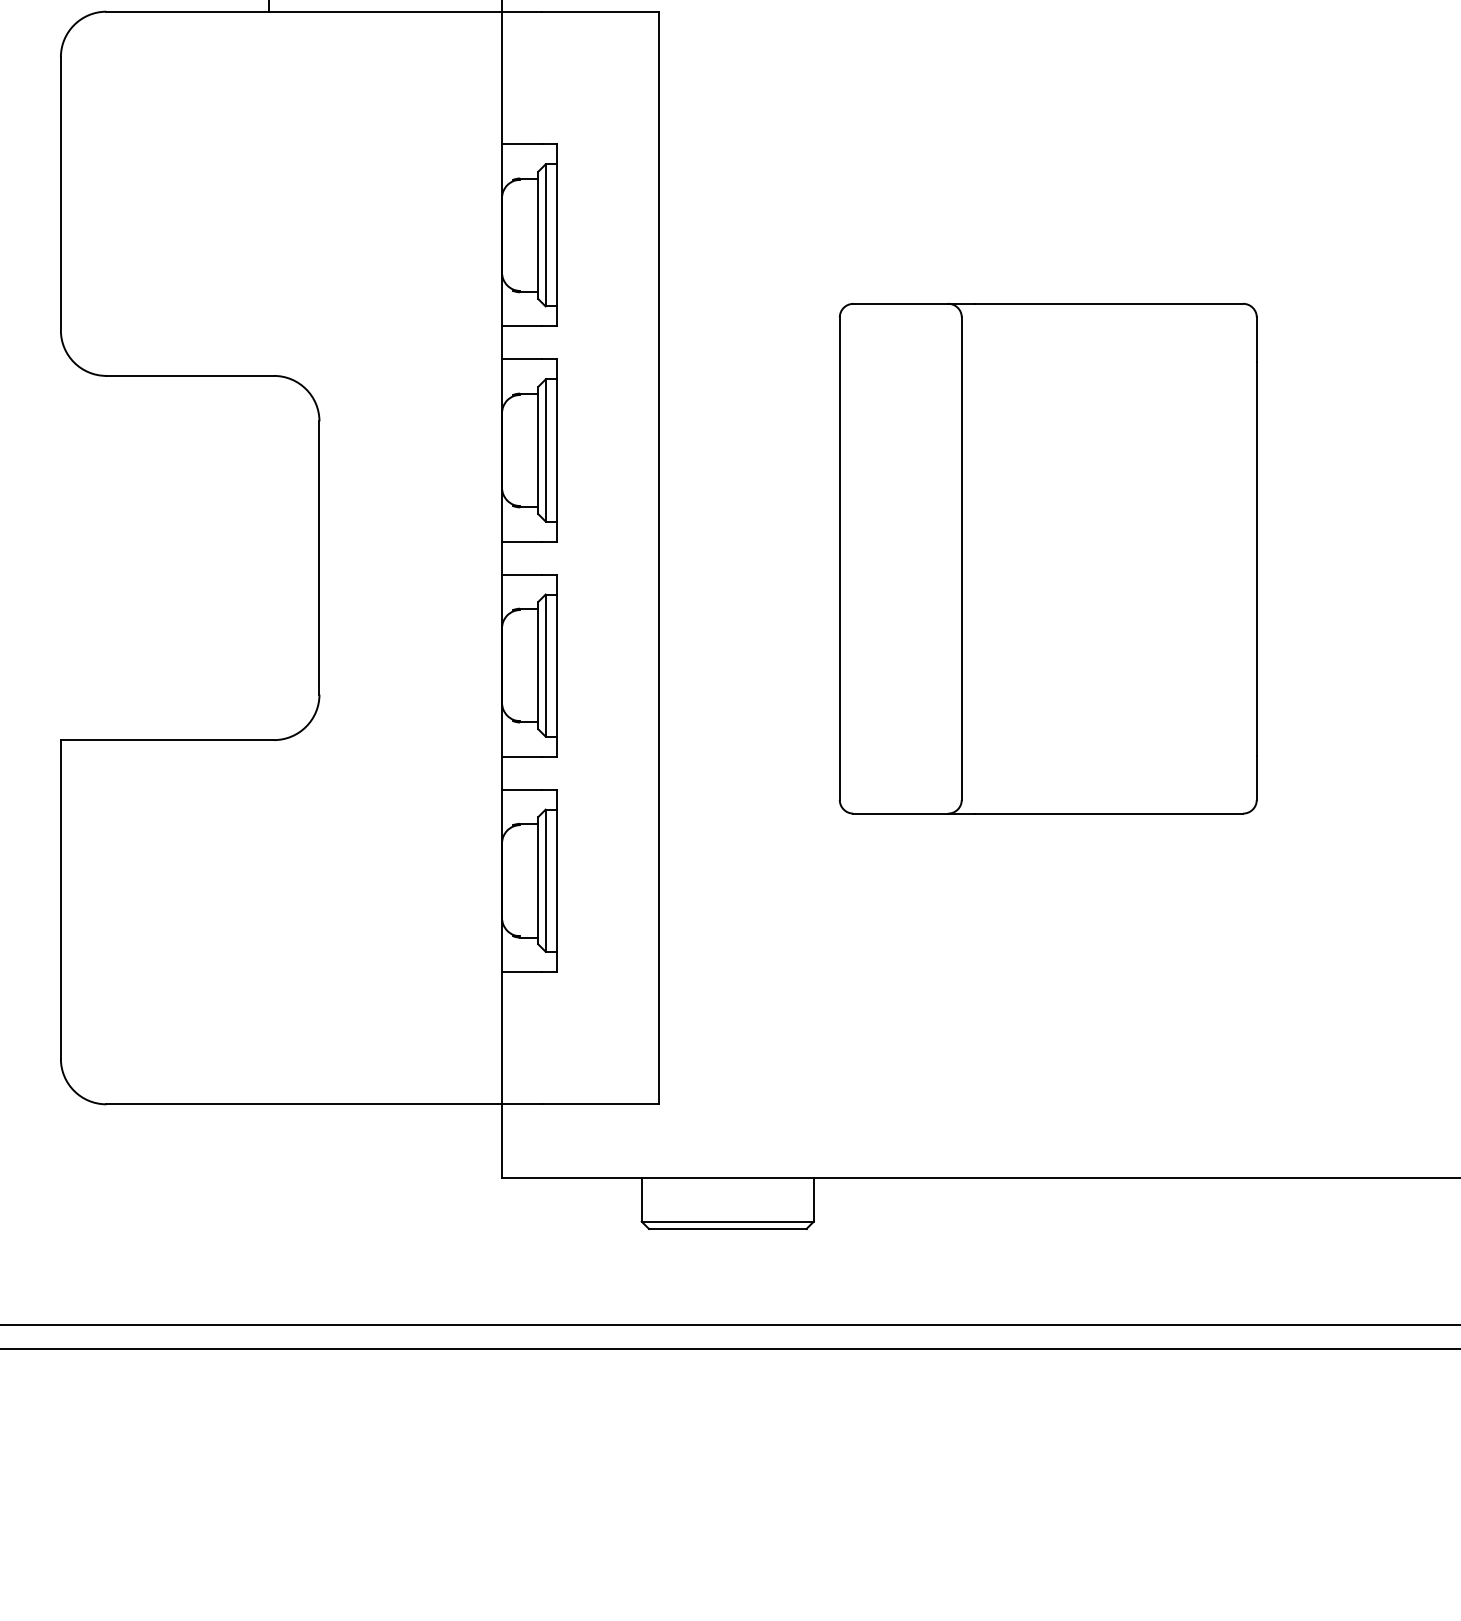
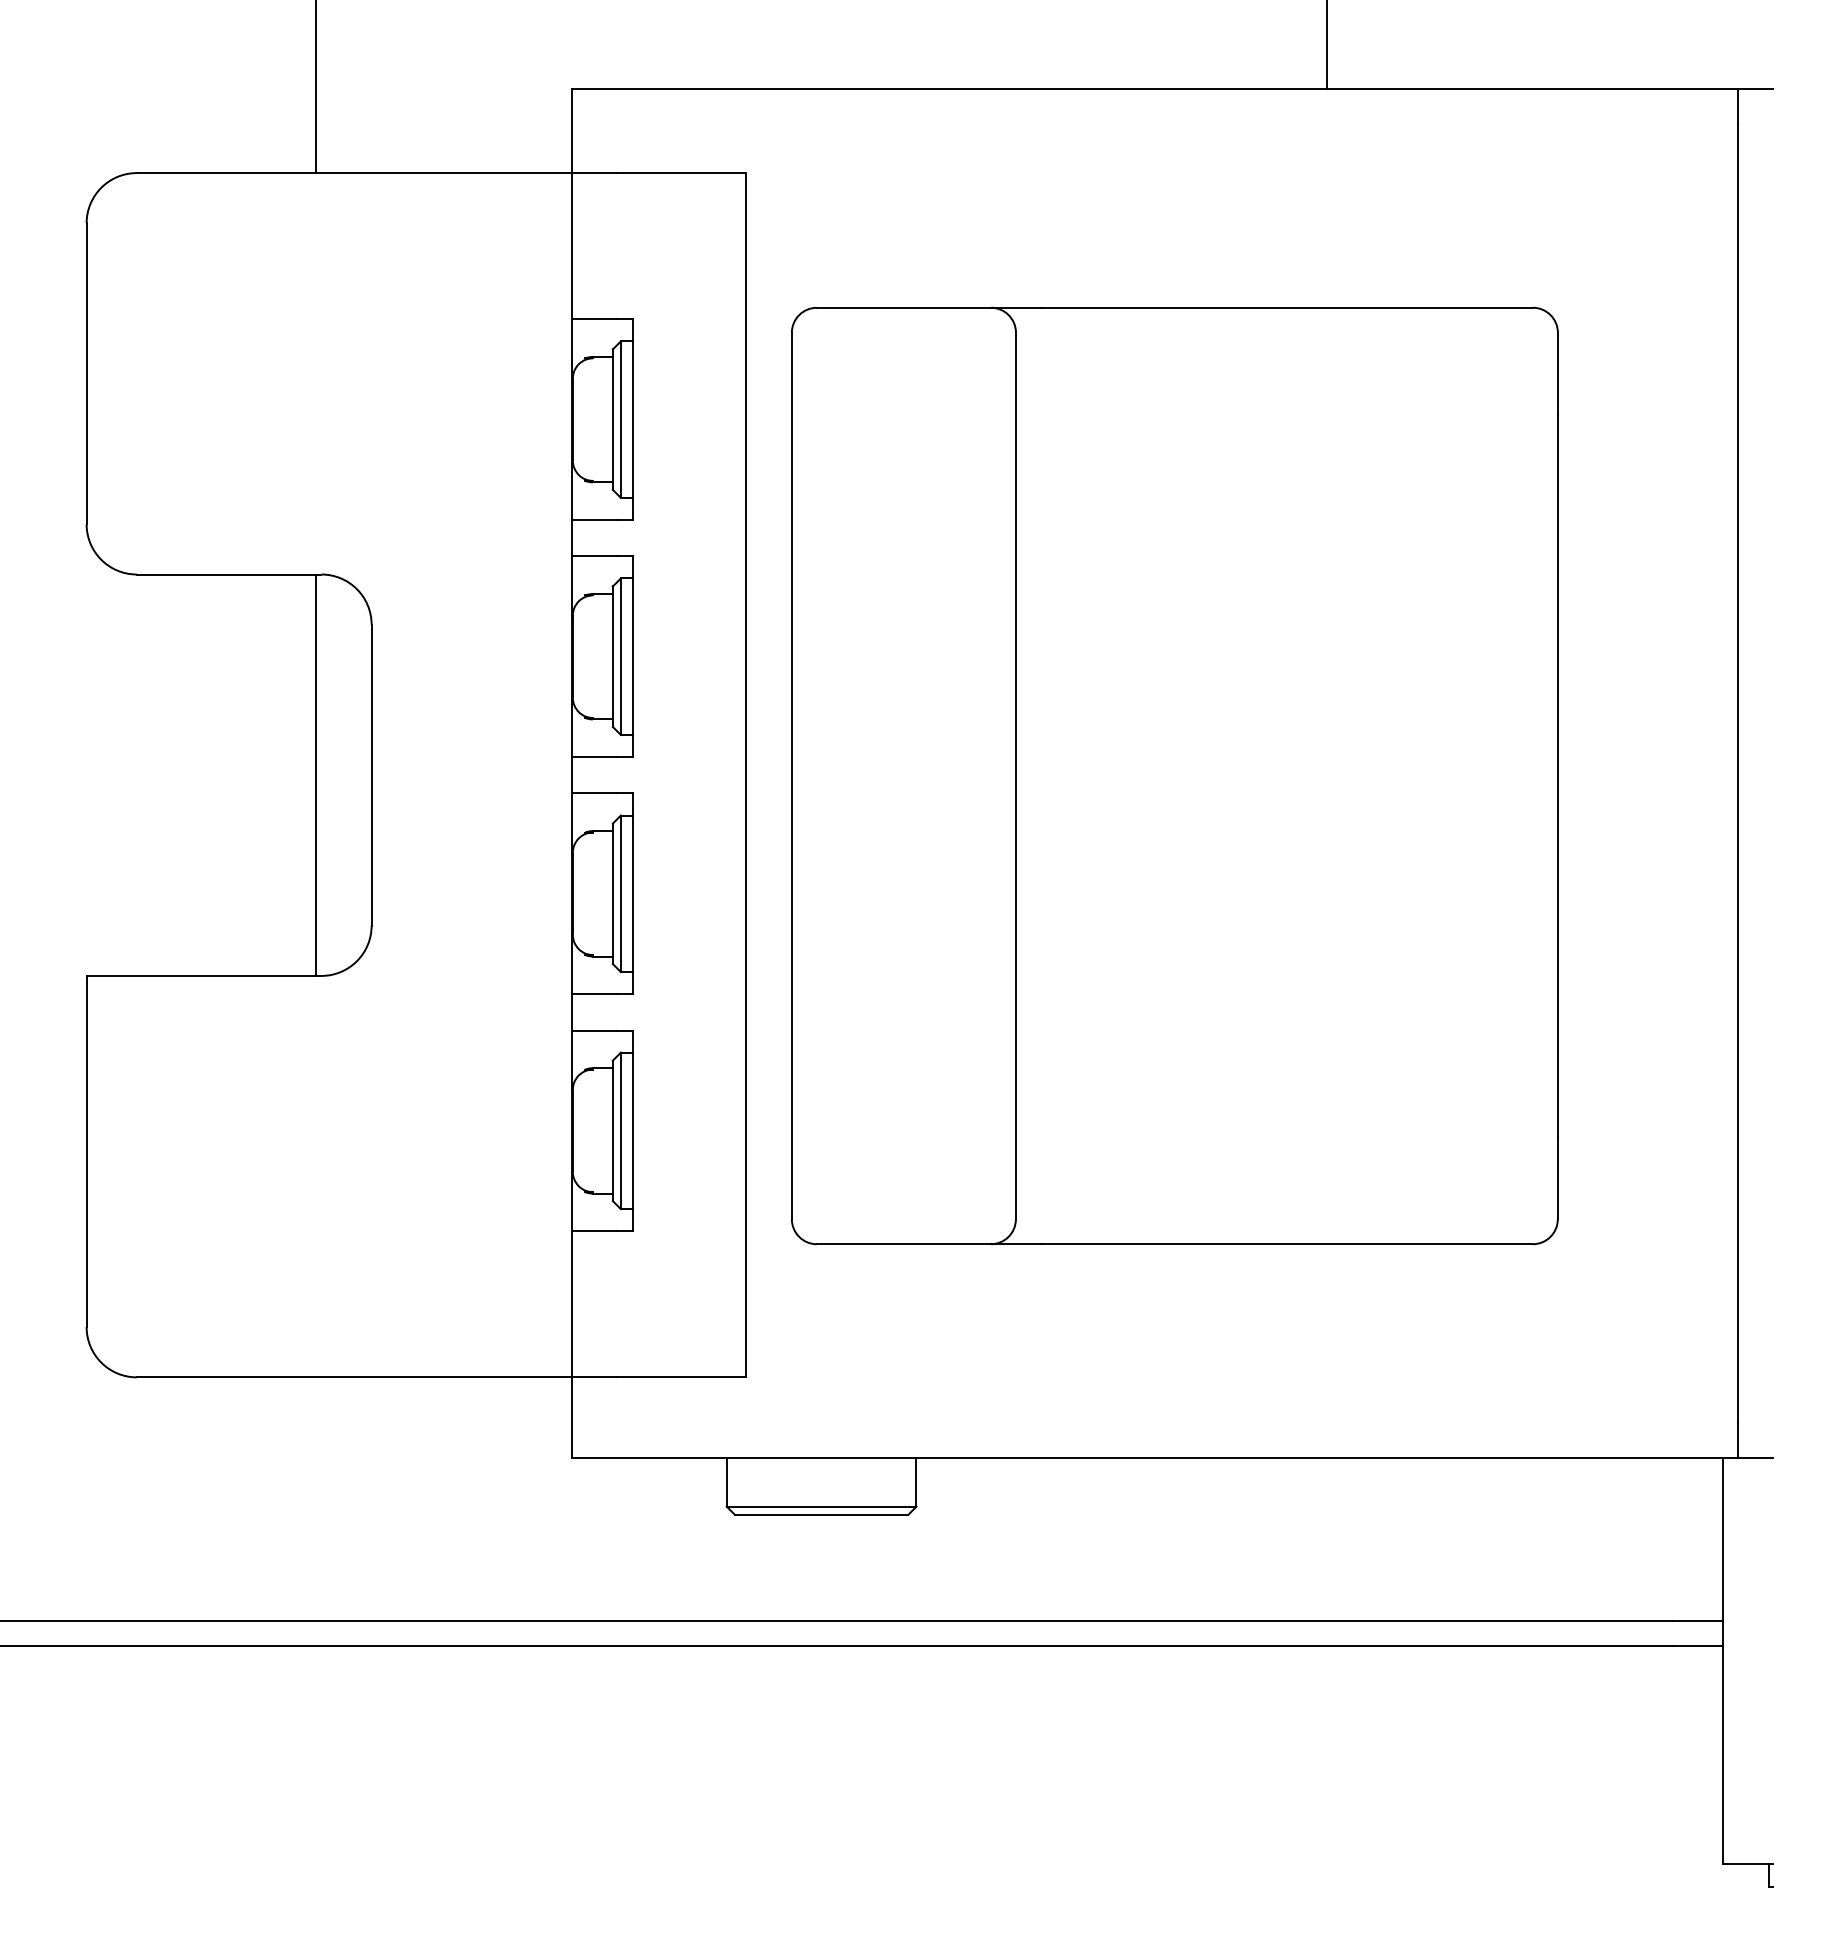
line: (268, 557) -> (315, 774), added
part: (1047, 558) -> (1174, 775), size x1.67

